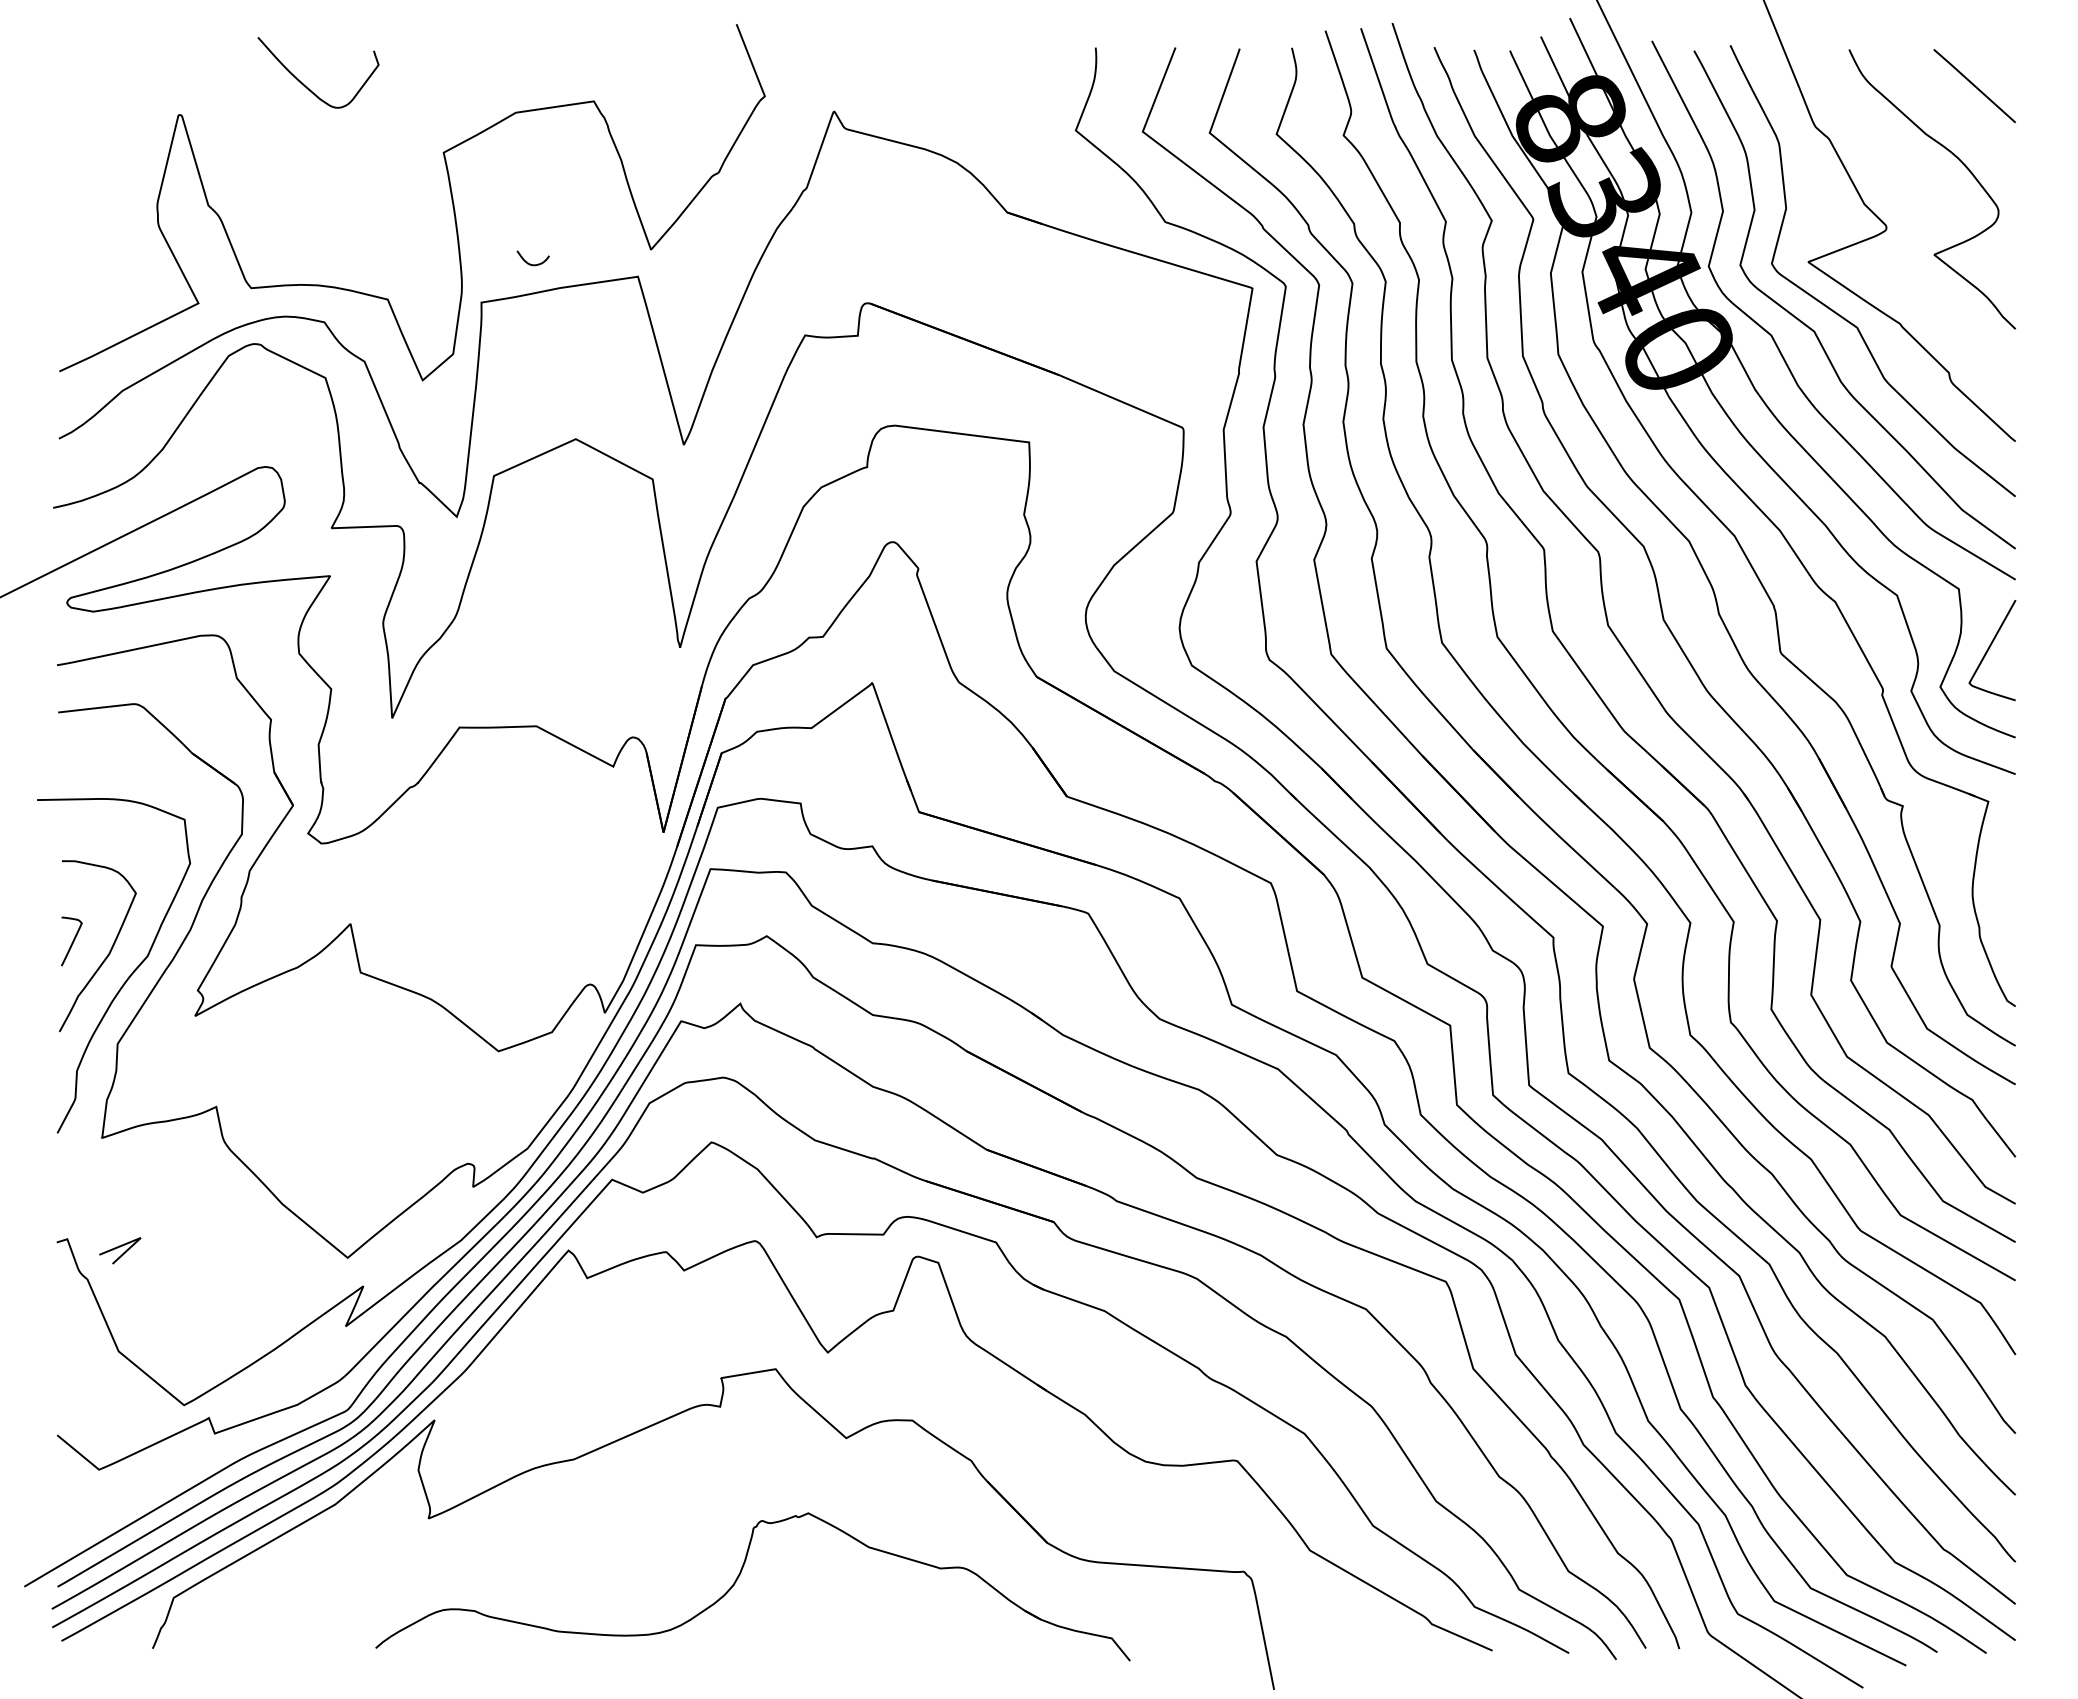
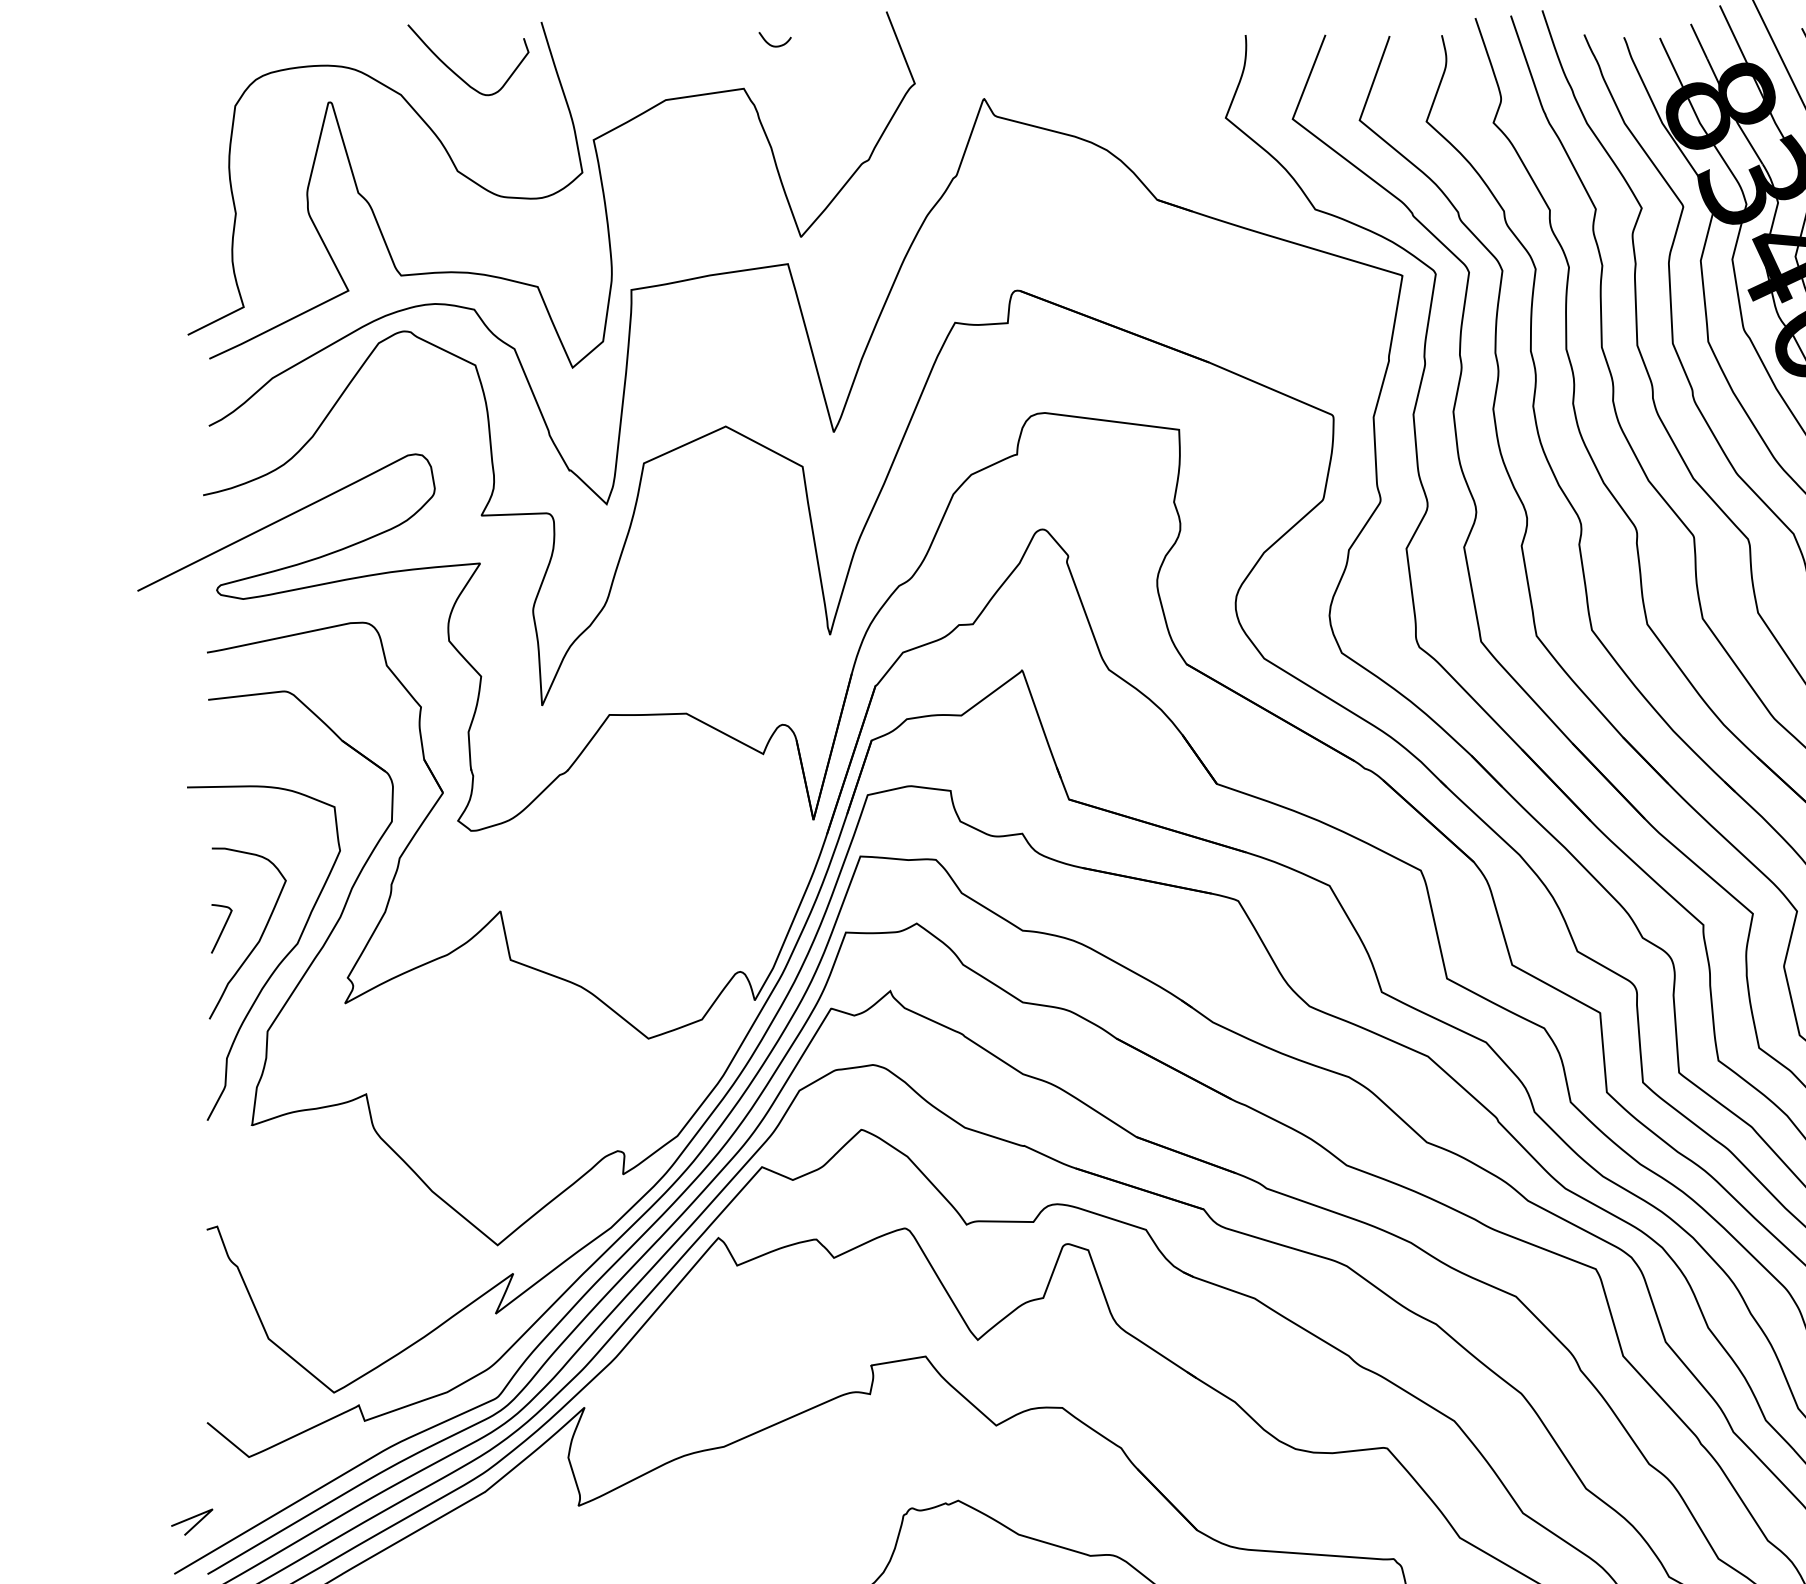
curve: (286, 150) -> (436, 137), added
curve: (530, 263) -> (772, 44), moved
line: (120, 1247) -> (192, 1518), moved

